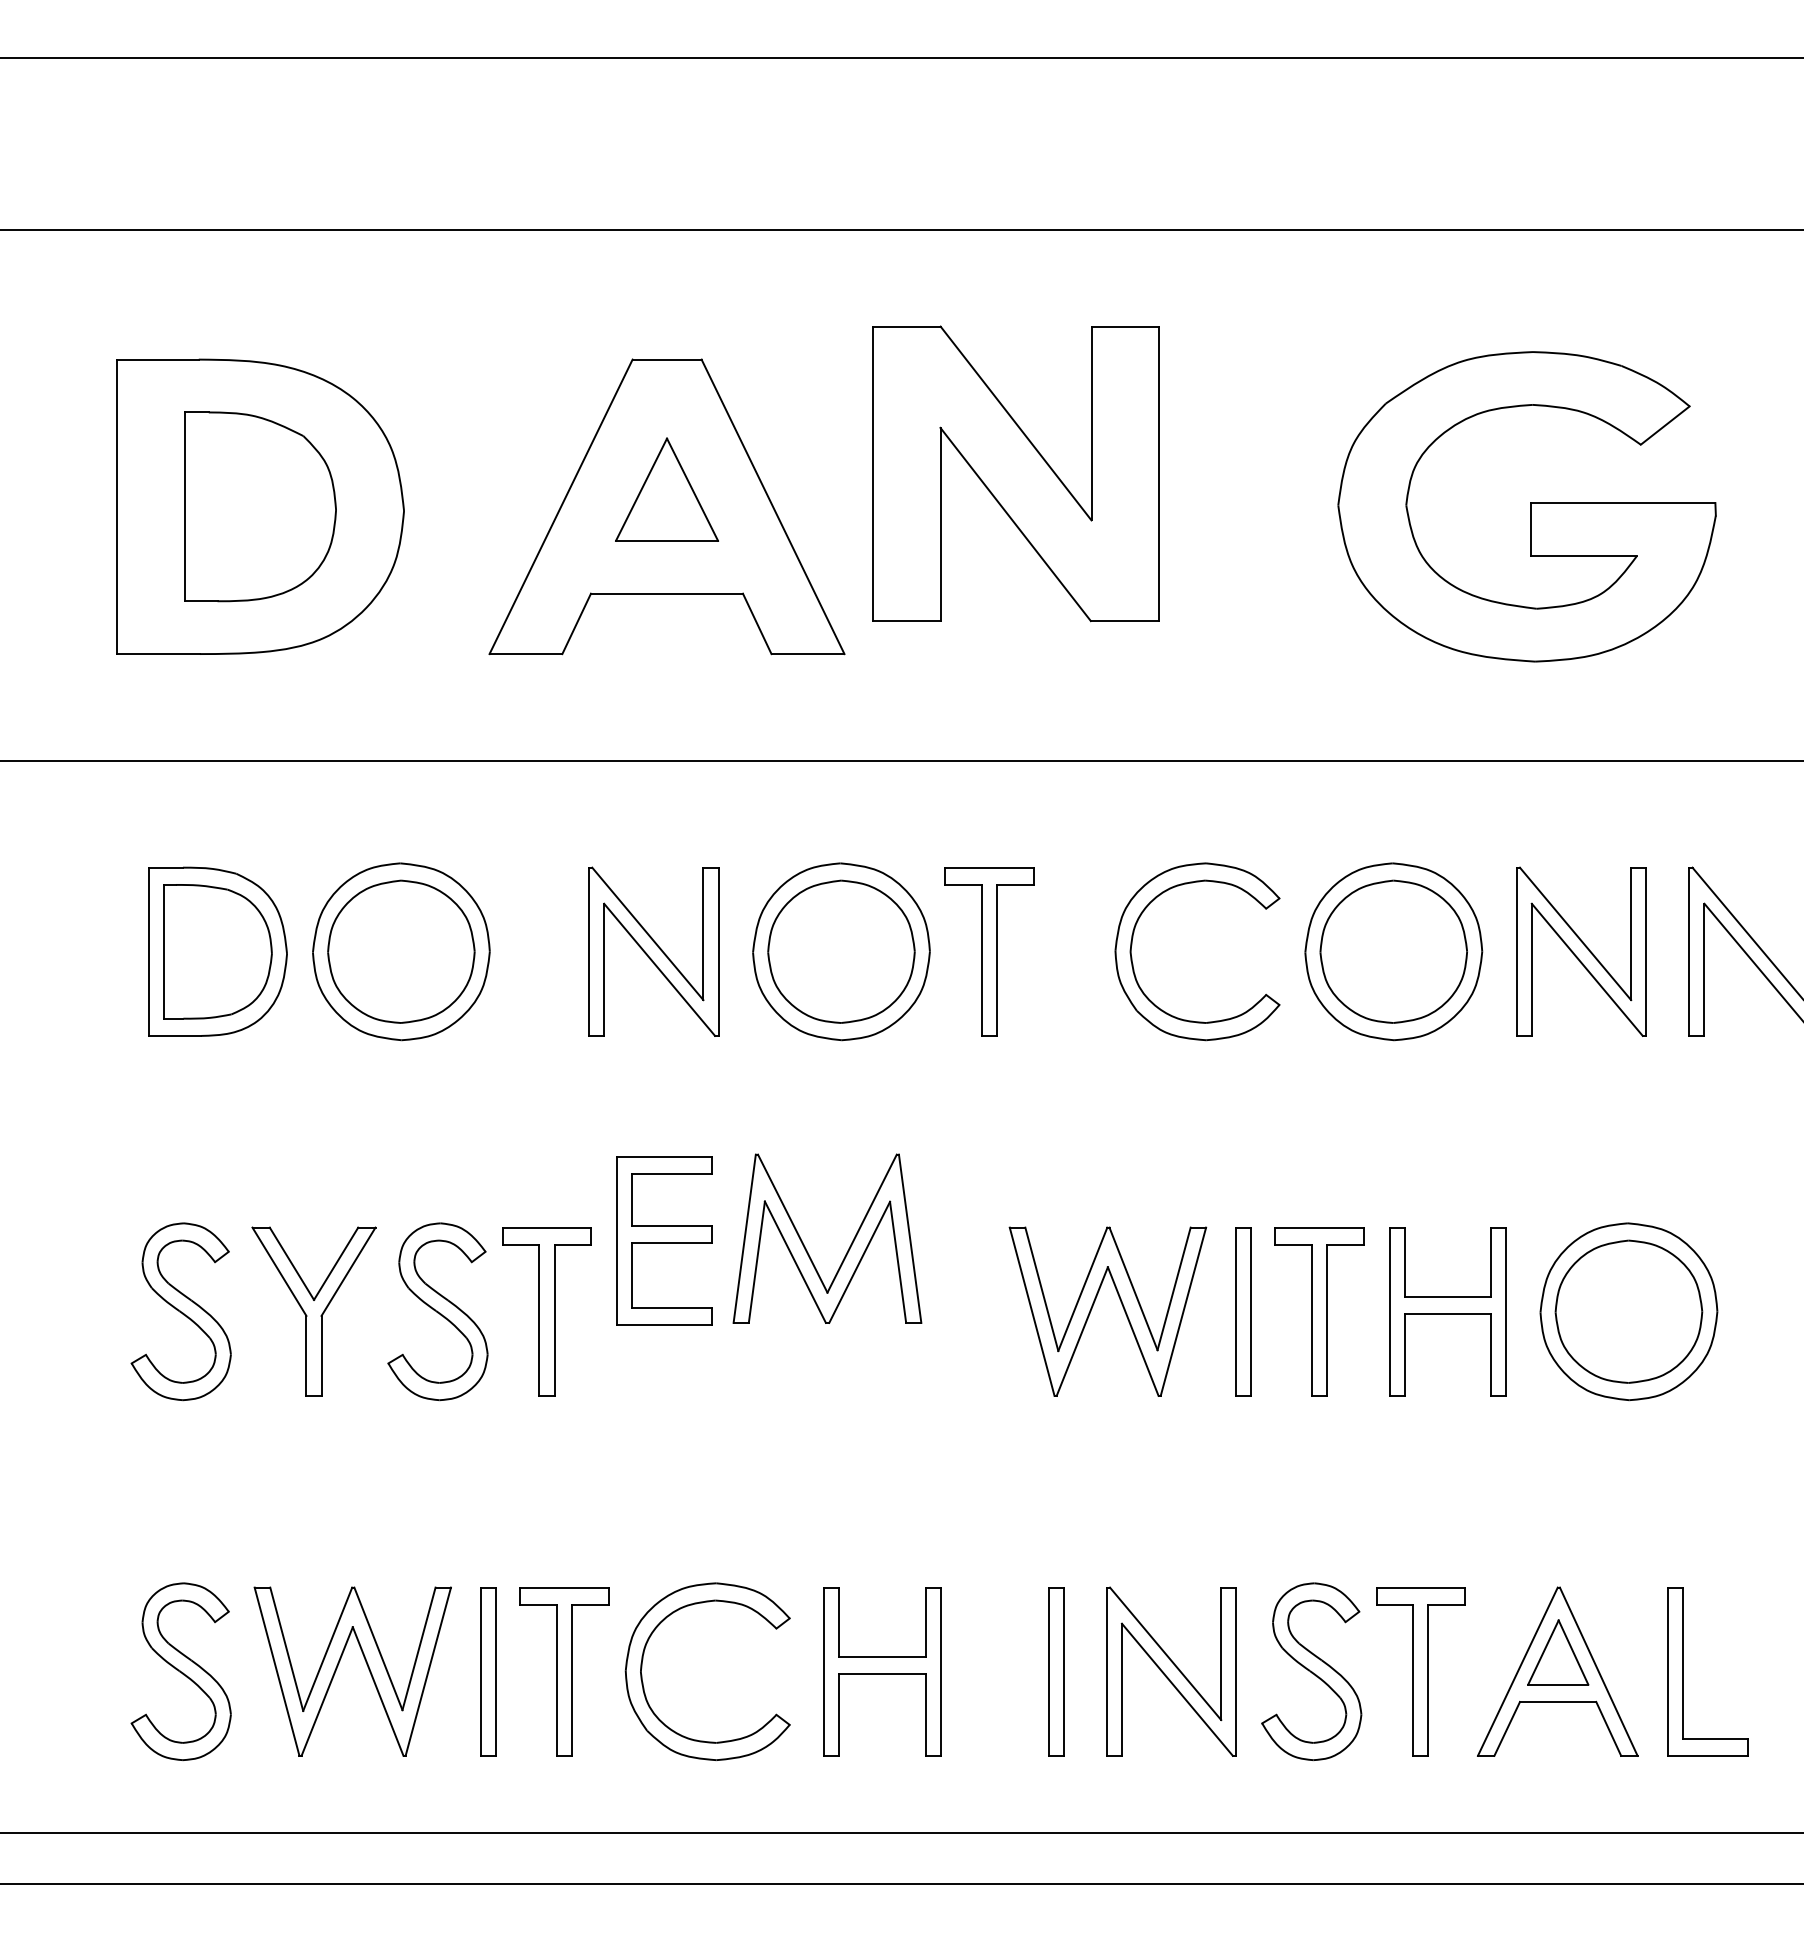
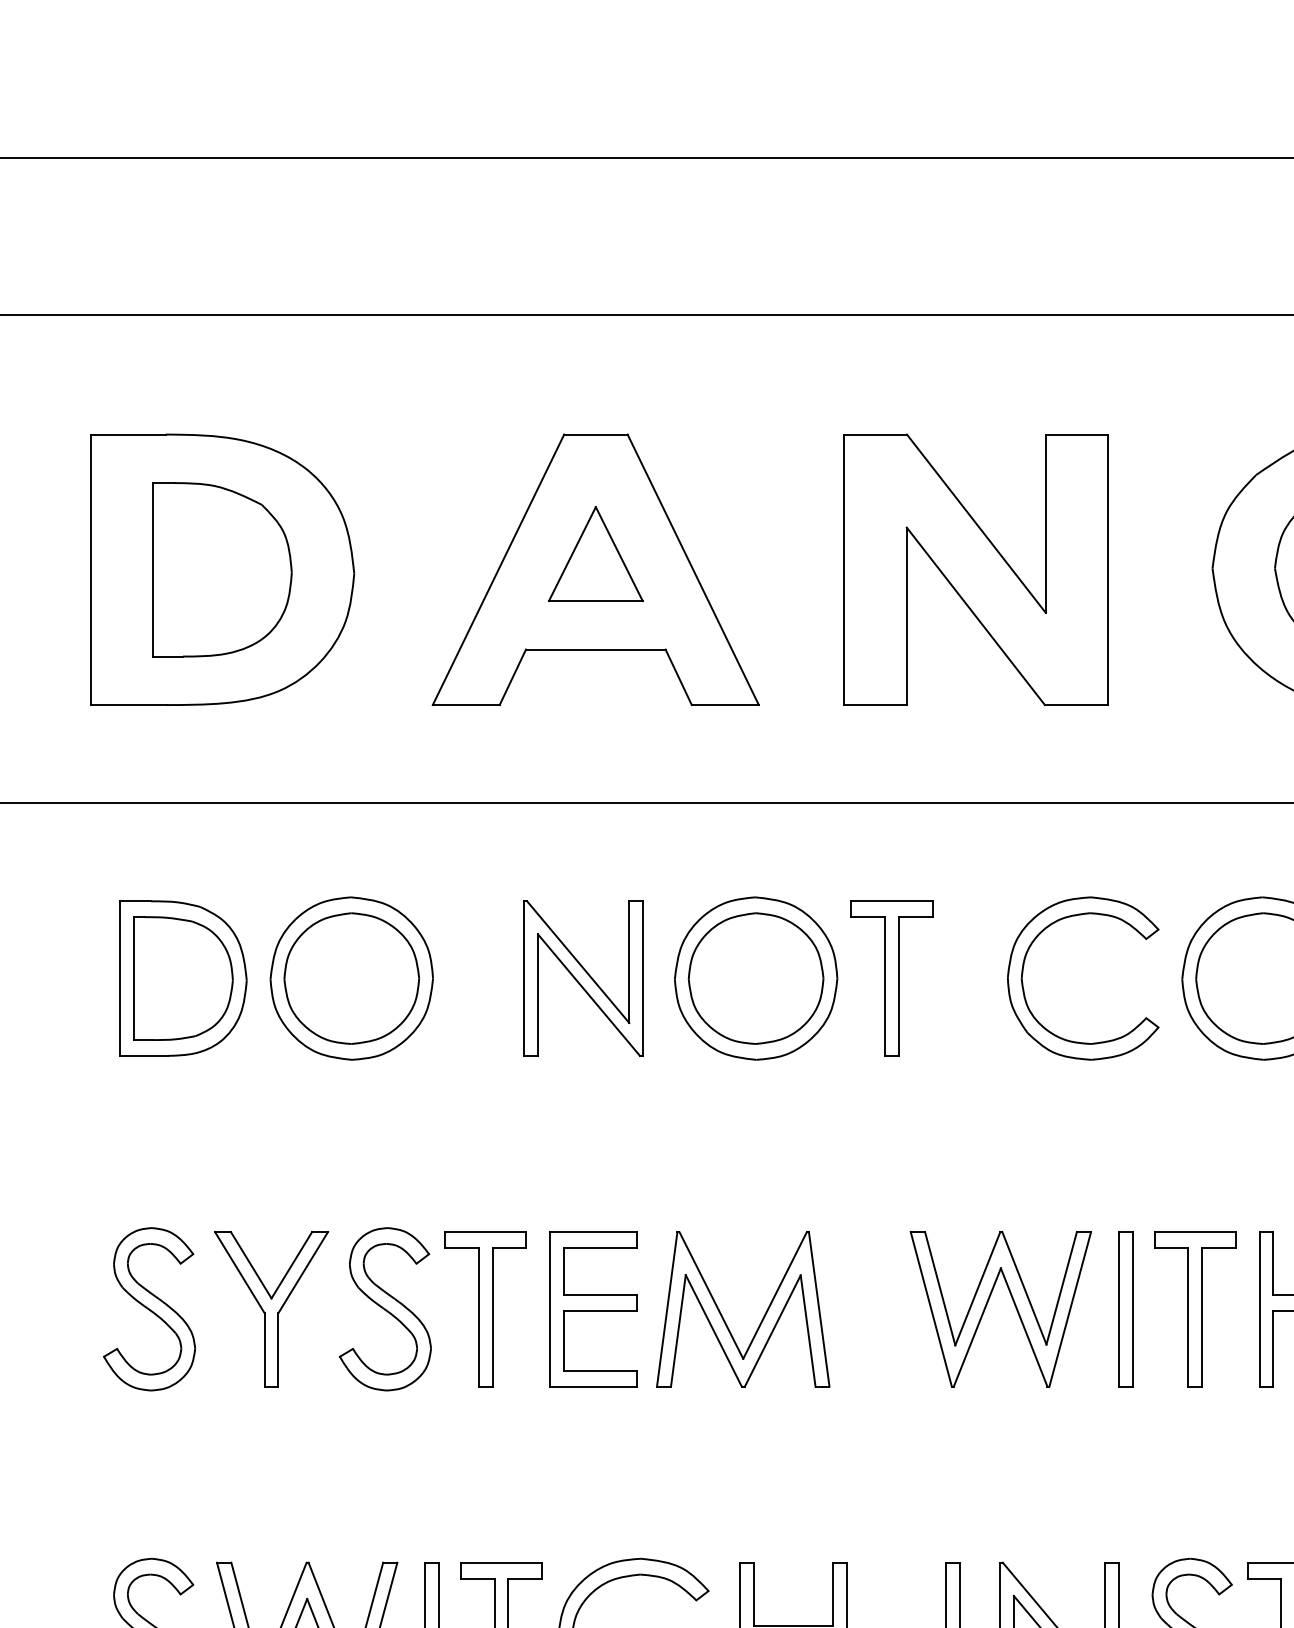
part: (1015, 473) -> (975, 569), moved
part: (664, 1240) -> (593, 1309), moved
part: (806, 1248) -> (723, 1318), moved

